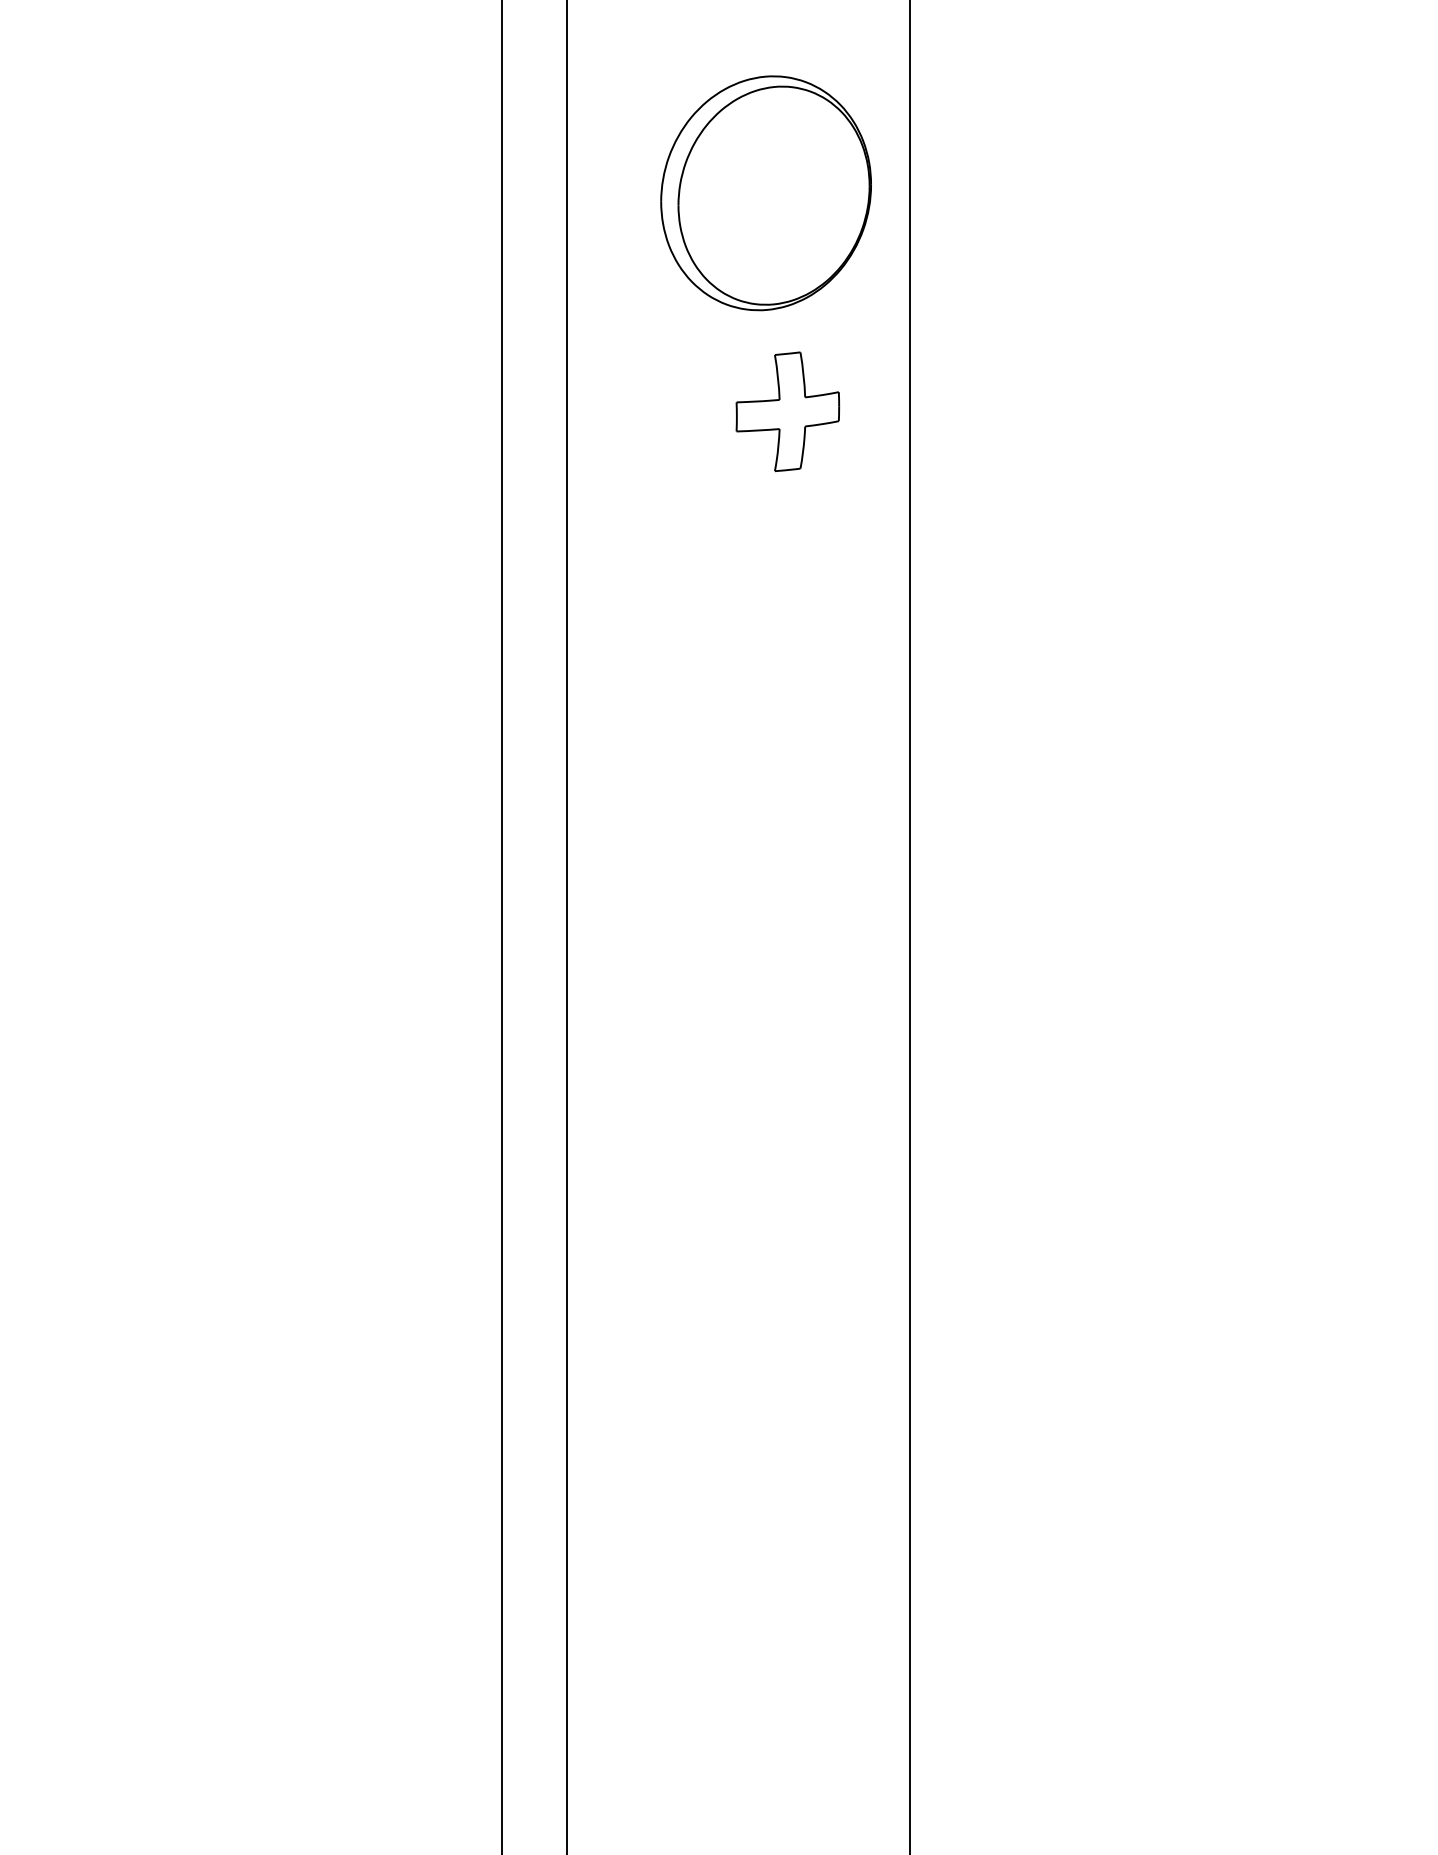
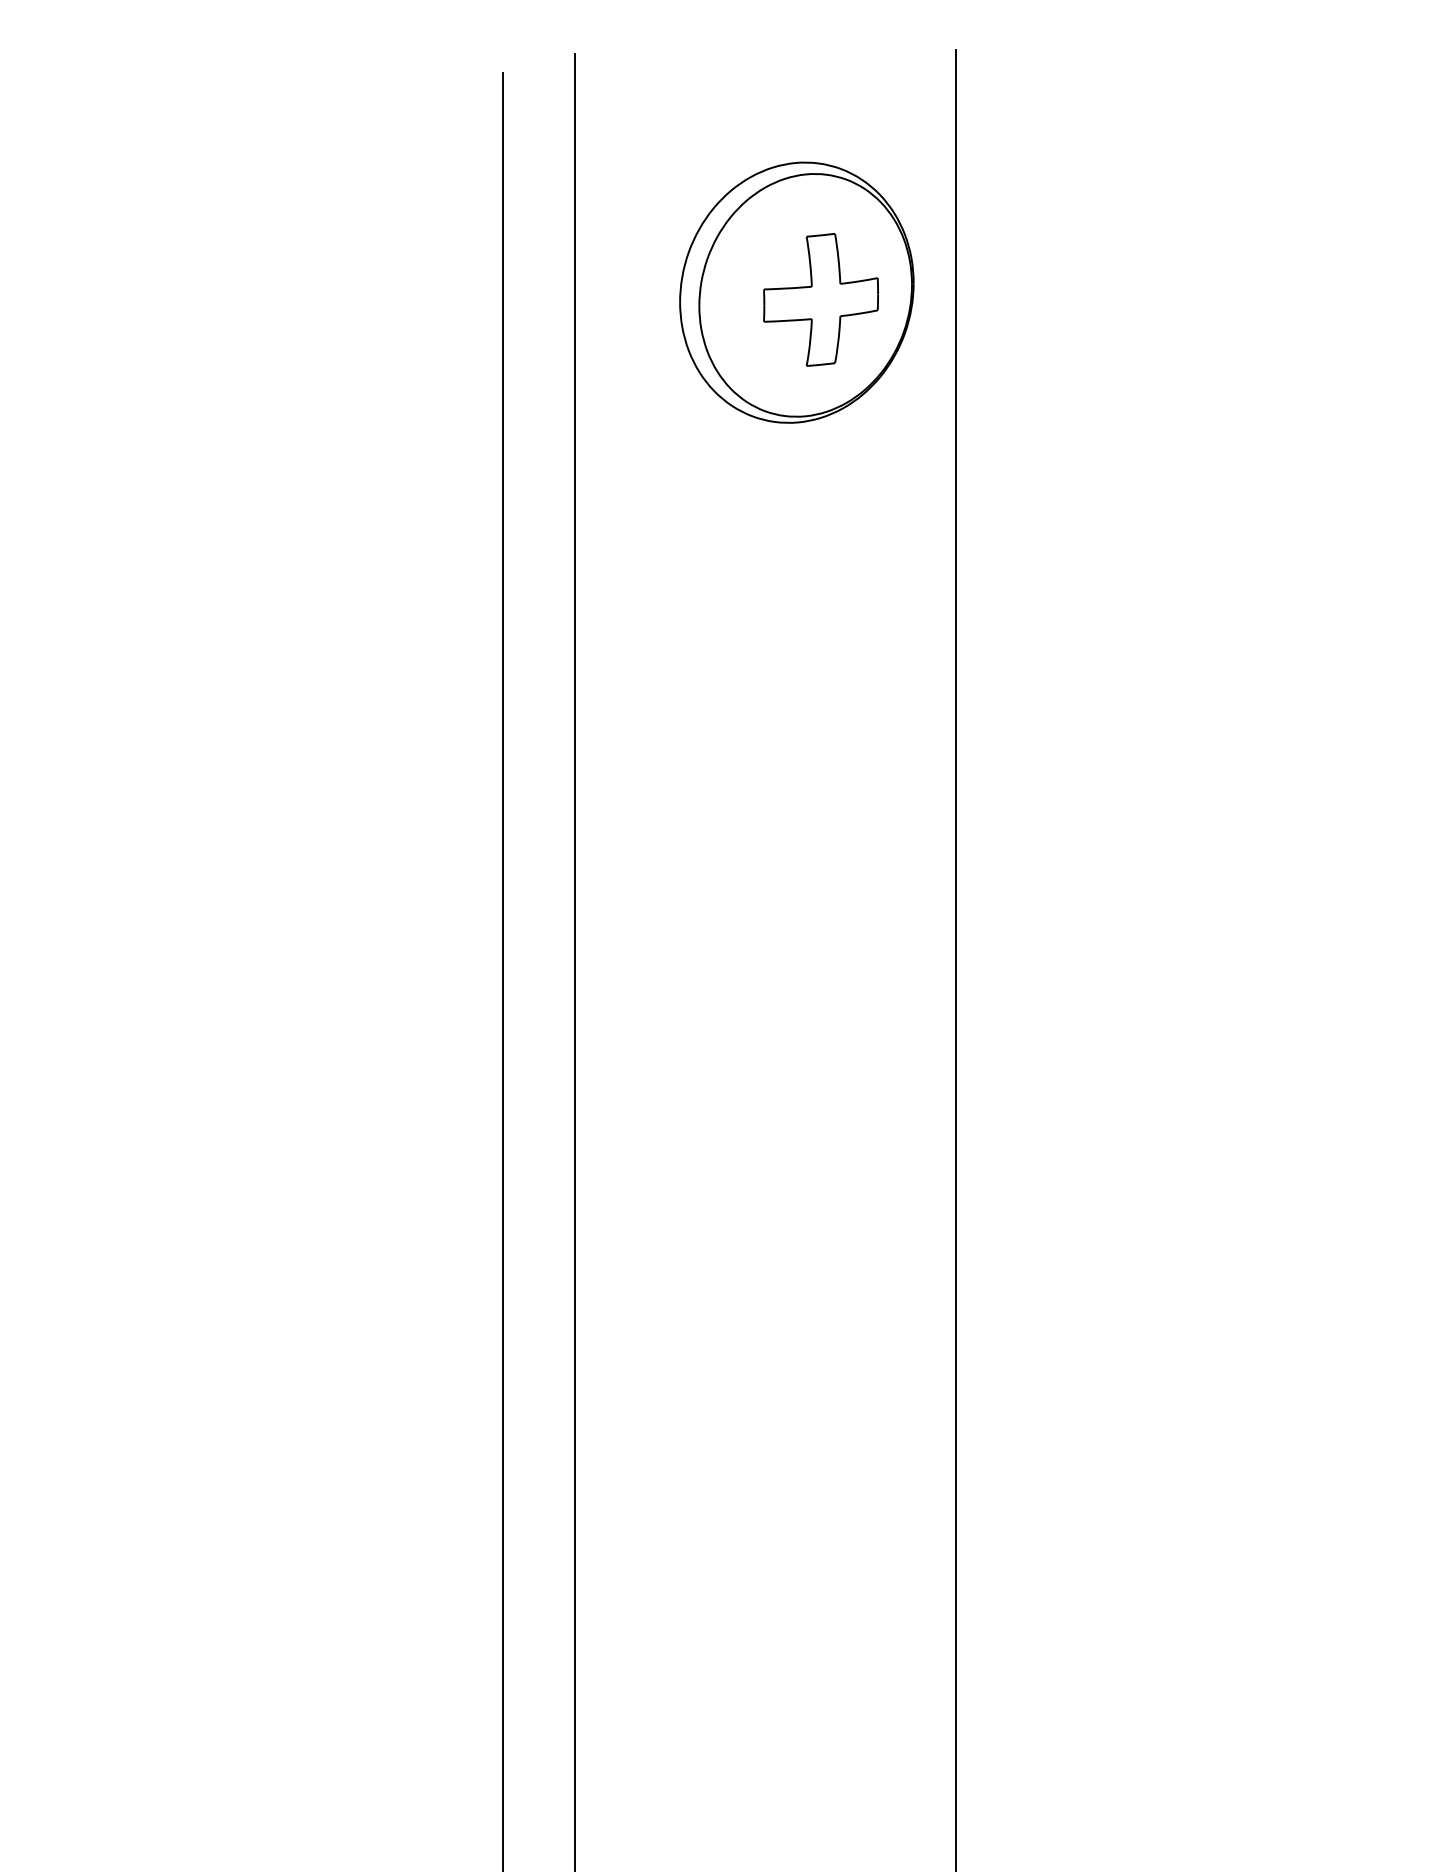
part: (787, 411) -> (820, 299), moved

